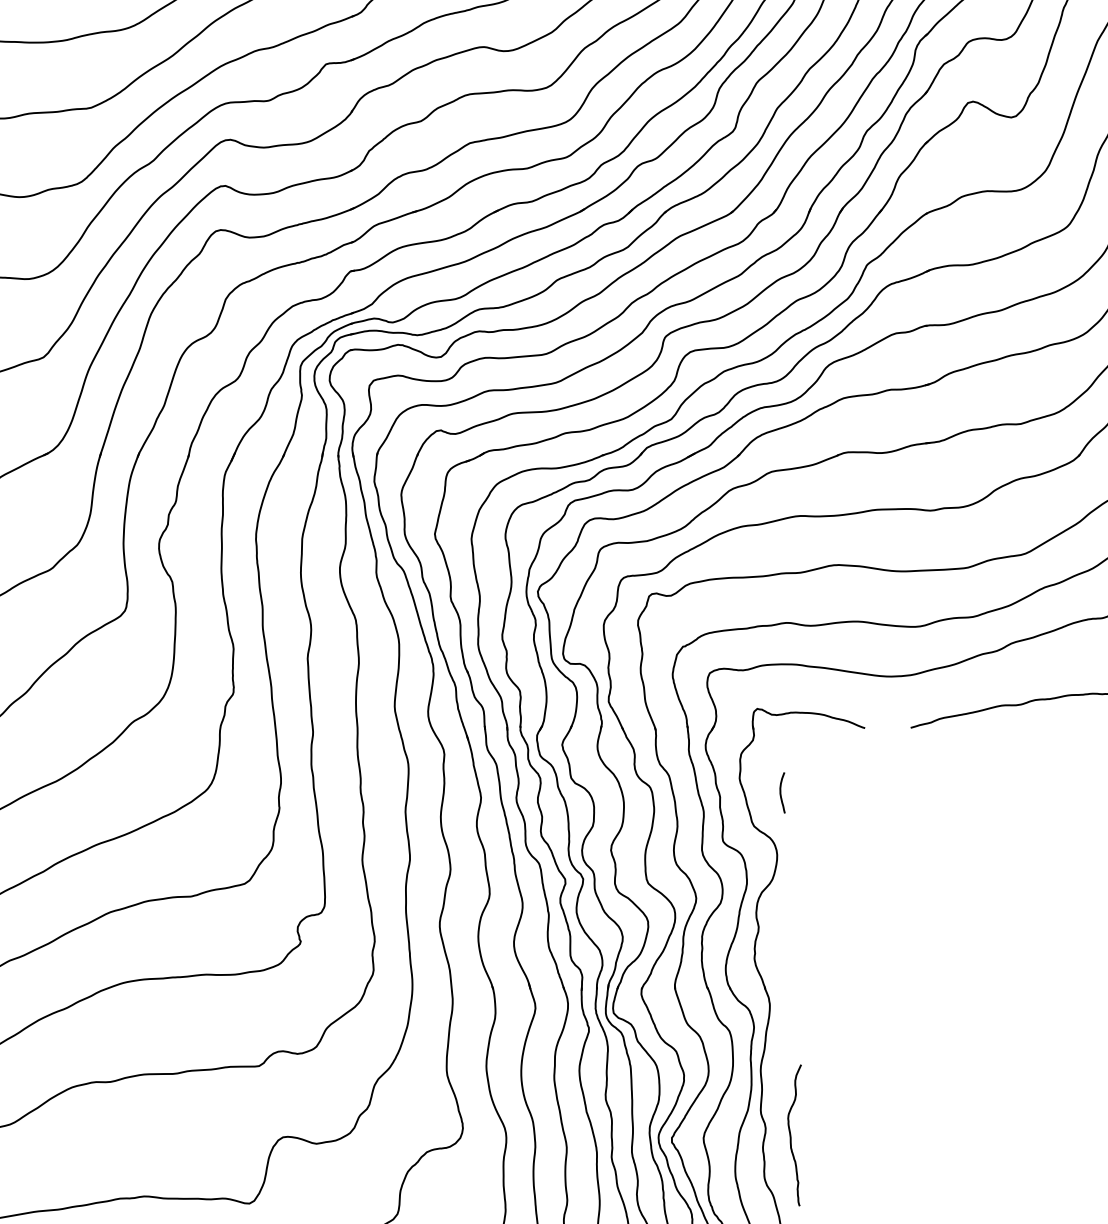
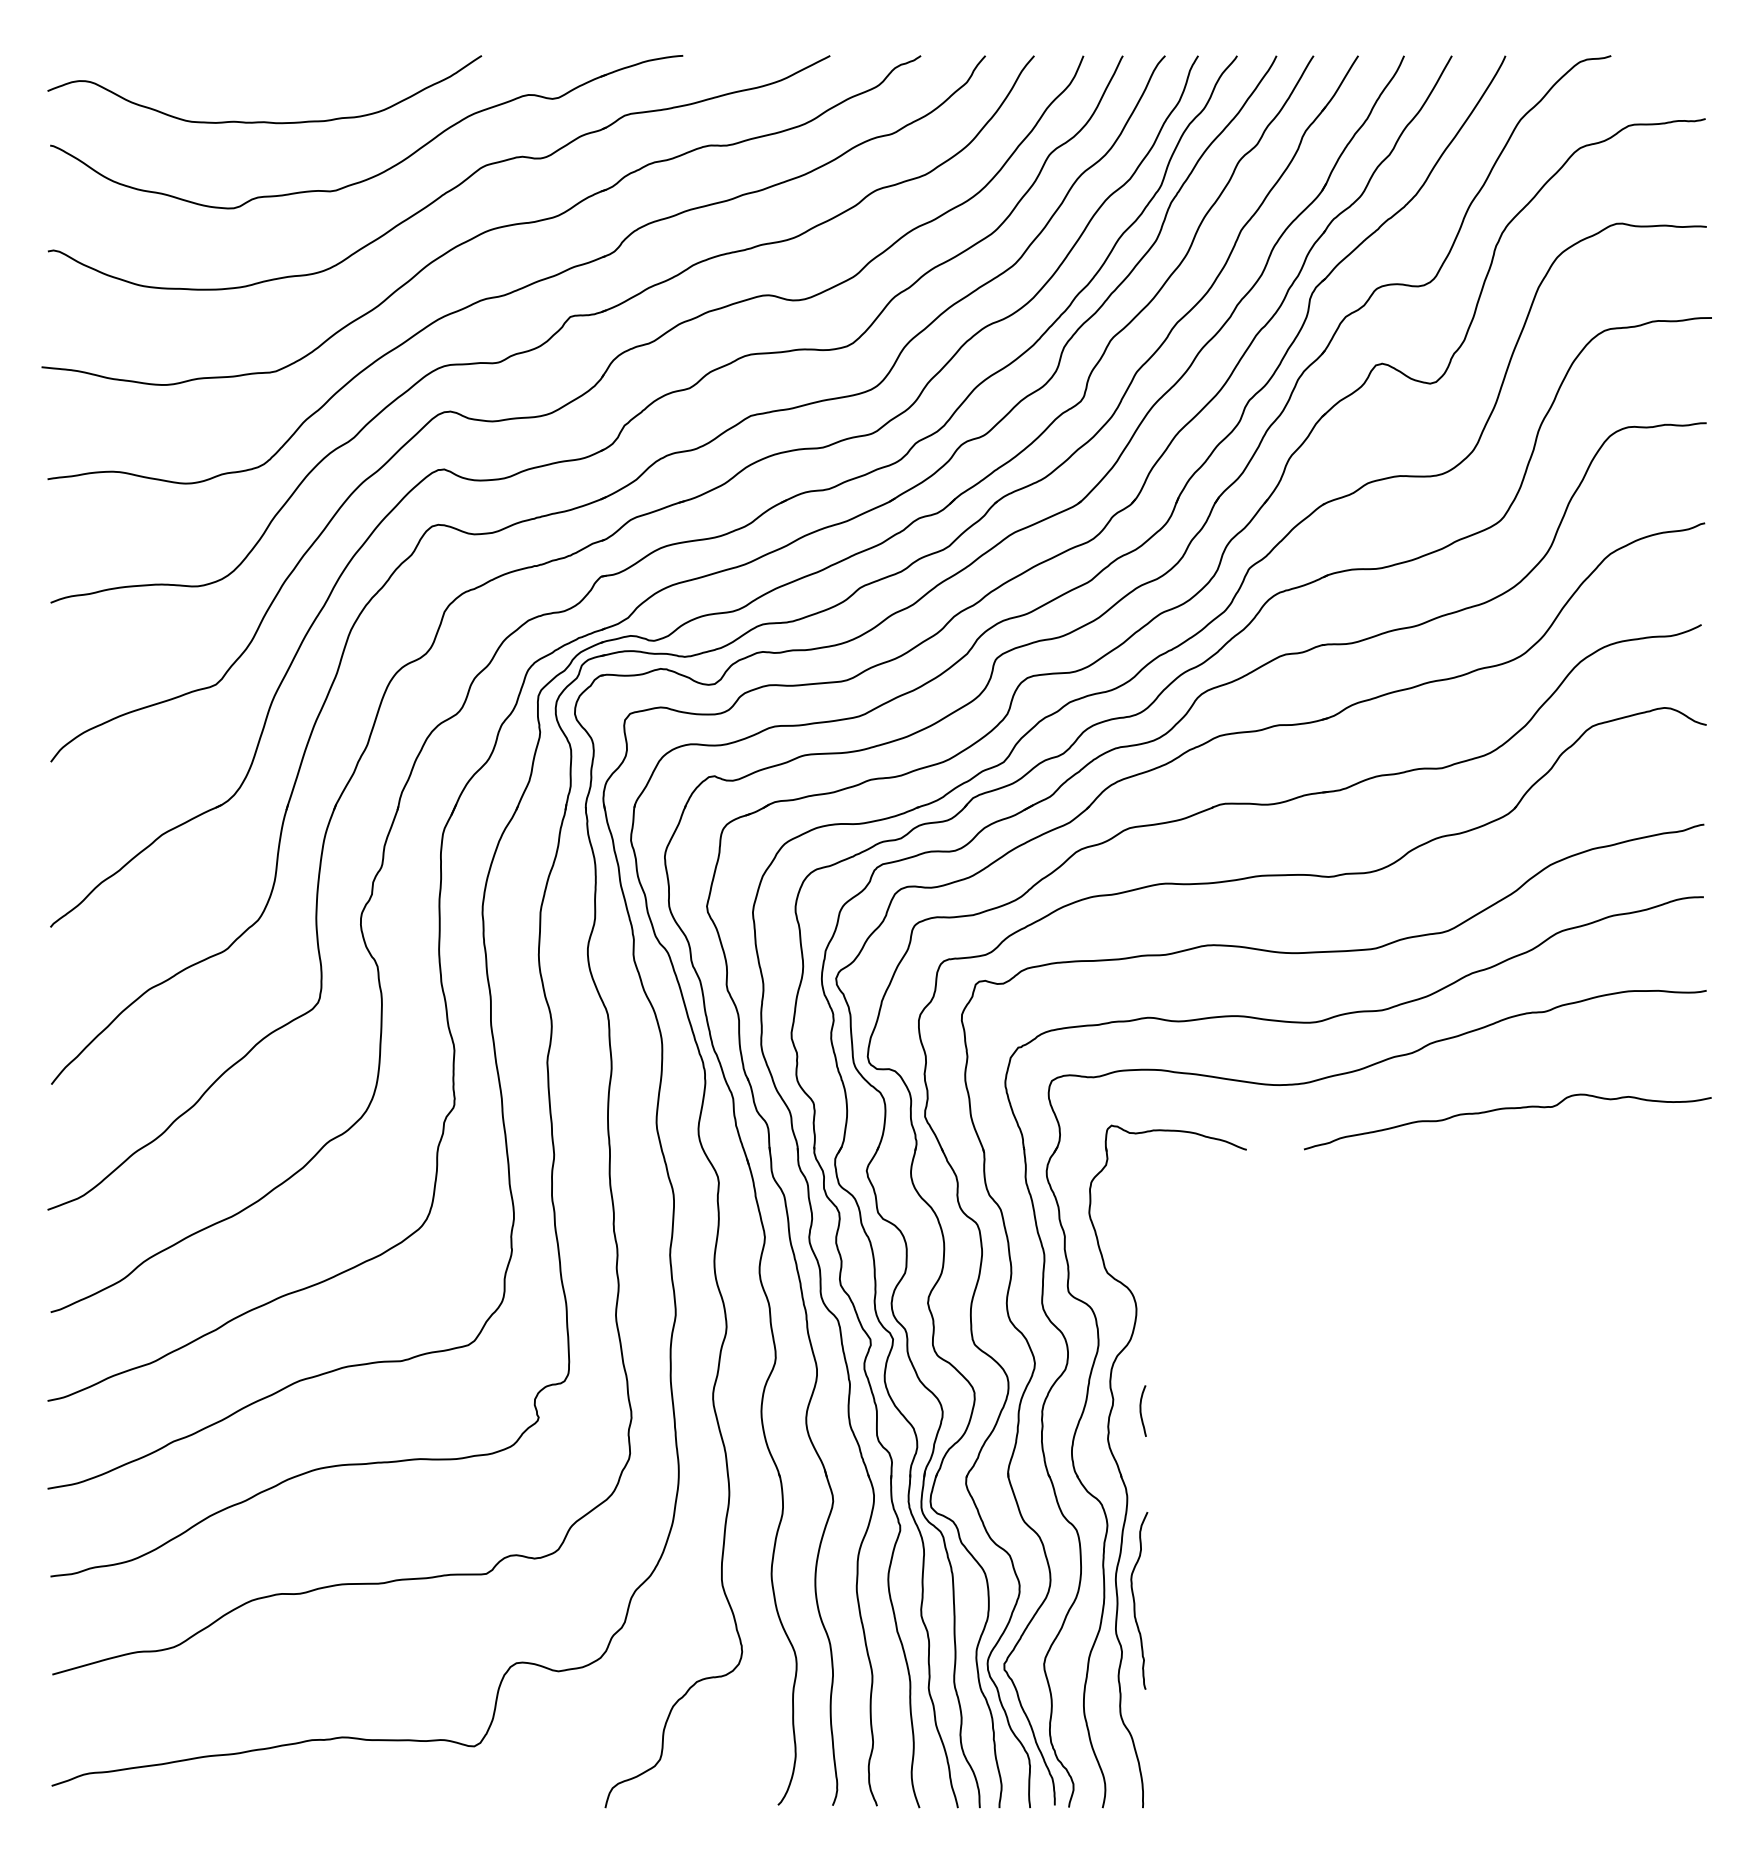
curve: (781, 792) -> (1141, 1410), moved
curve: (791, 1136) -> (1135, 1602), moved

